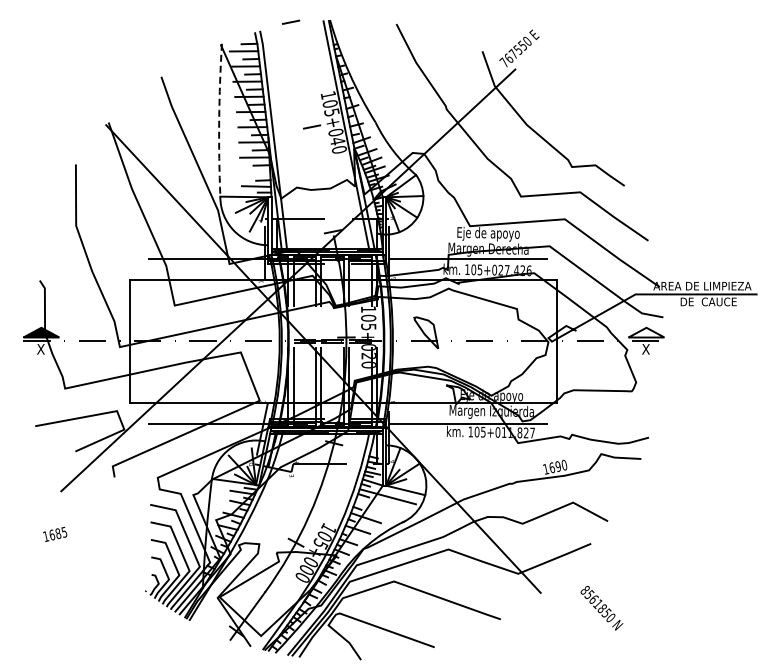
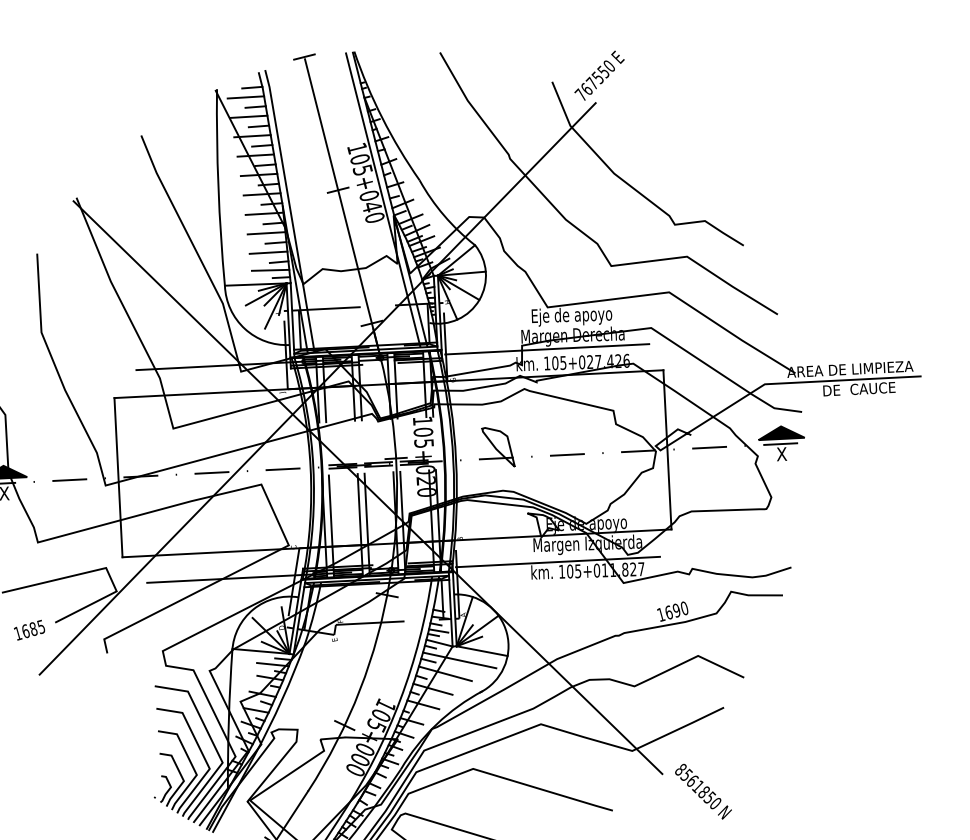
arc: (219, 120) -> (218, 187), dashed -> solid
line: (314, 140) -> (342, 207), added
line: (255, 172) -> (268, 252), added
fill: (646, 332) -> (781, 432), added
line: (376, 506) -> (445, 673), added
text: (55, 533) -> (29, 629), moved
text: (601, 607) -> (702, 790), moved

